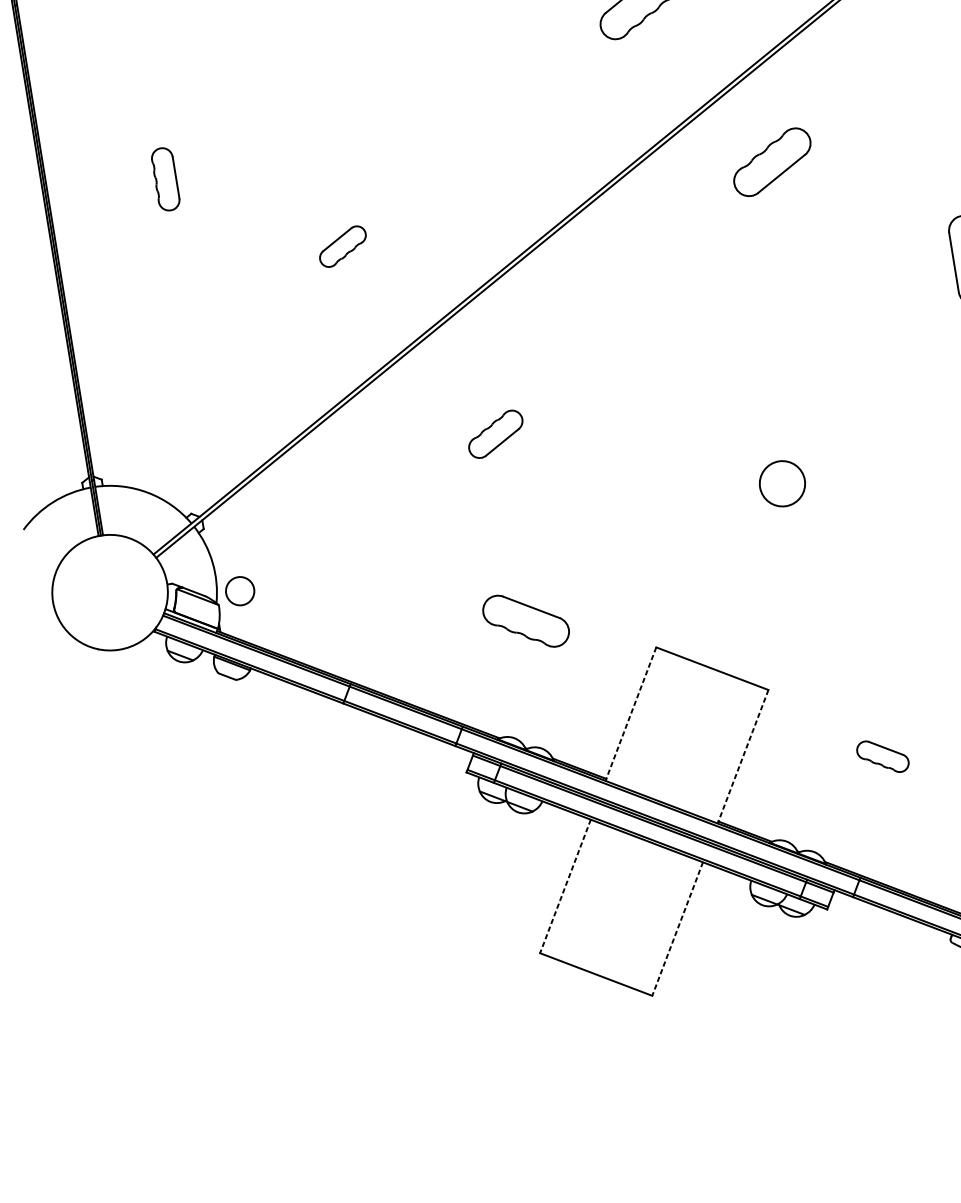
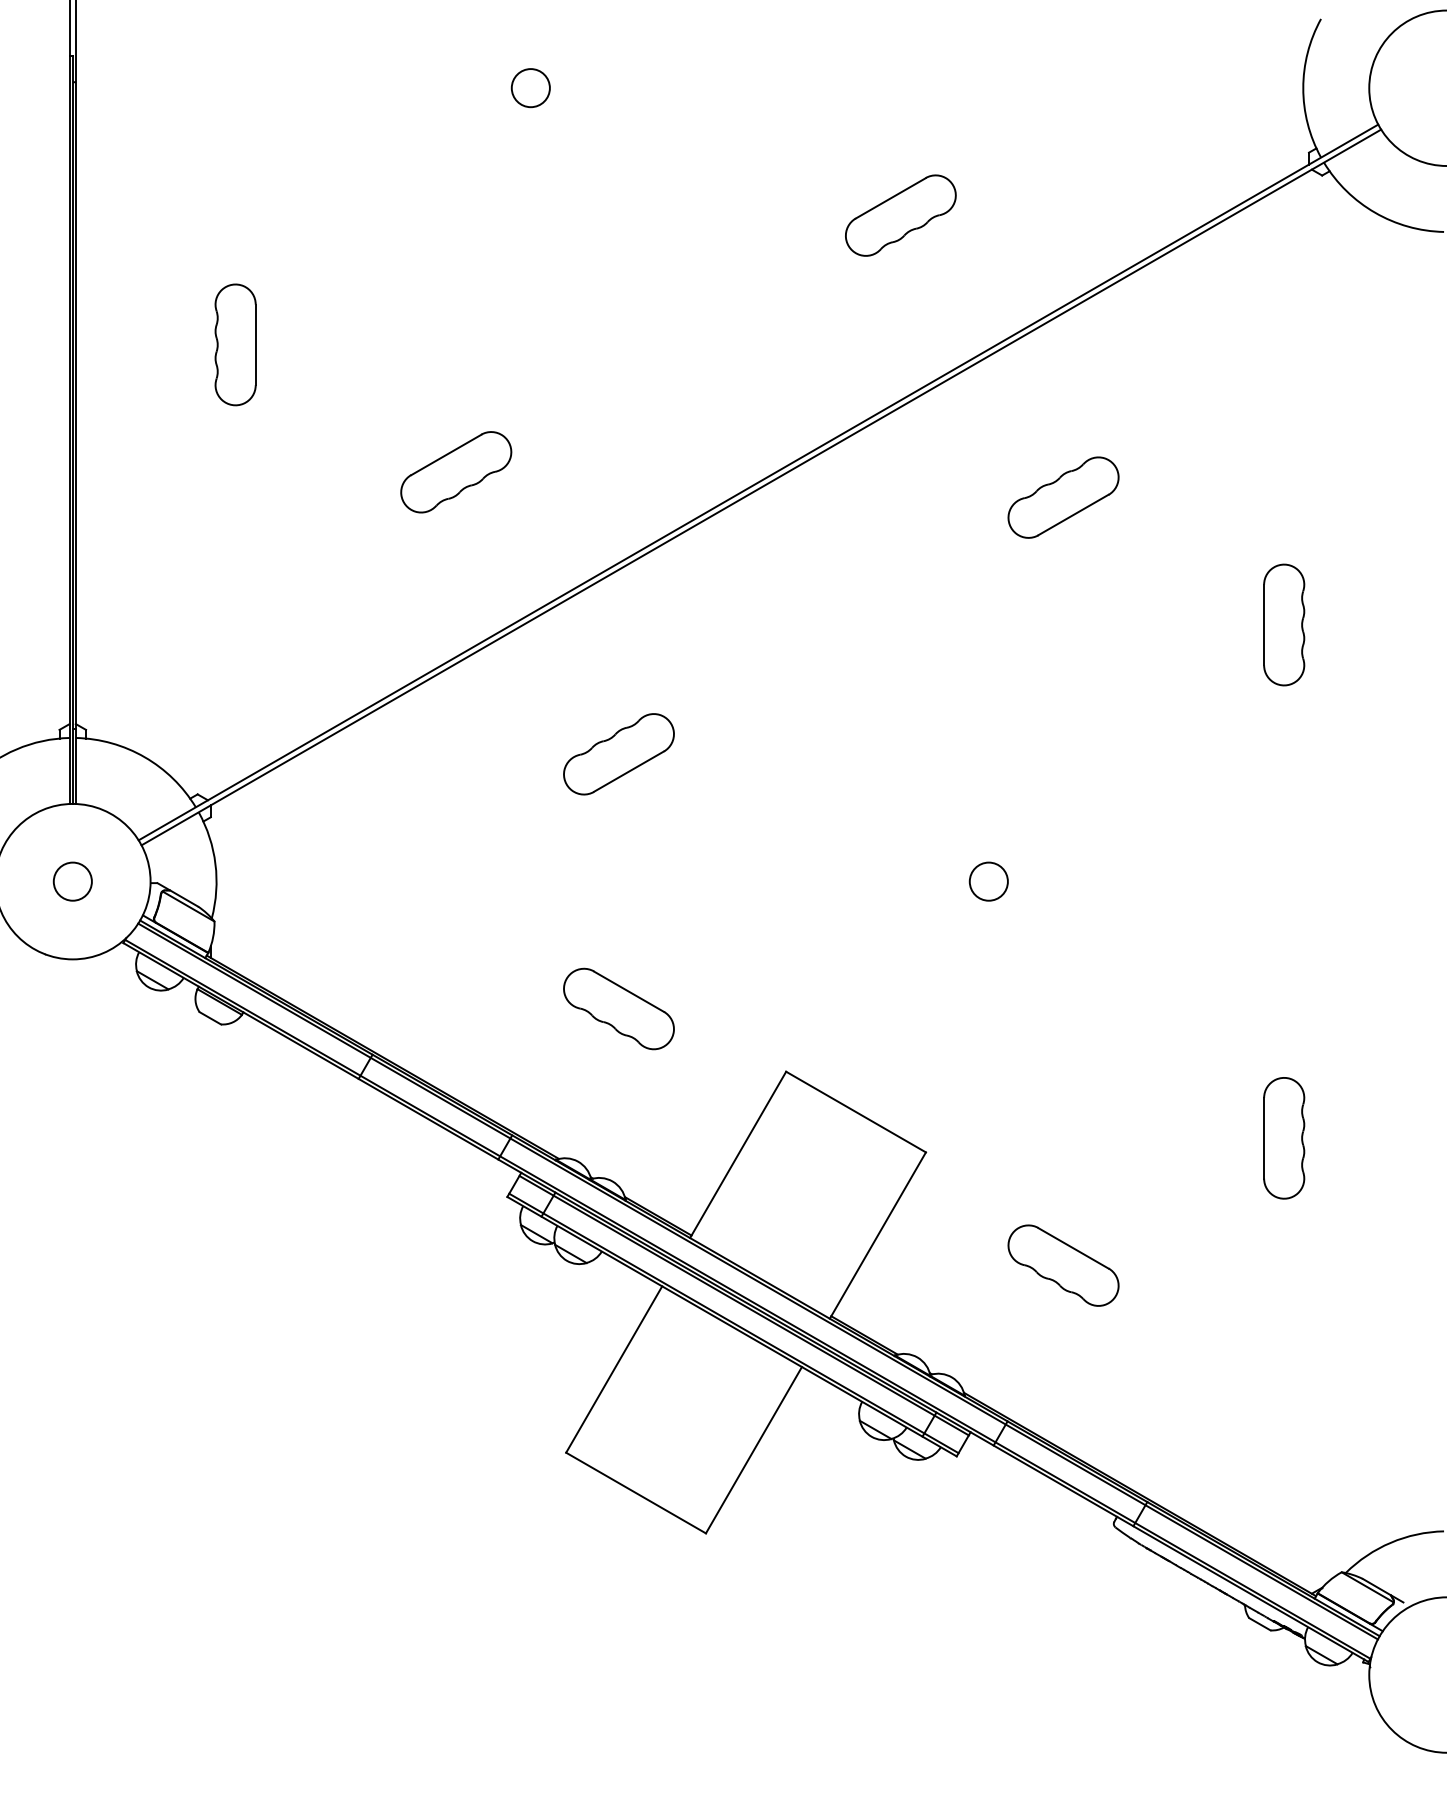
part: (772, 162) -> (1063, 497), moved
part: (165, 179) -> (235, 344), size x1.43
part: (343, 246) -> (456, 472), size x1.67
part: (495, 434) -> (618, 754), size x1.43
circle: (782, 483) -> (988, 881), size x0.62
circle: (239, 591) -> (72, 881), moved
line: (630, 714) -> (737, 1155), dashed -> solid
line: (742, 756) -> (877, 1235), dashed -> solid
part: (882, 756) -> (1063, 1265), size x1.67
line: (564, 886) -> (613, 1369), dashed -> solid
line: (677, 929) -> (753, 1450), dashed -> solid

